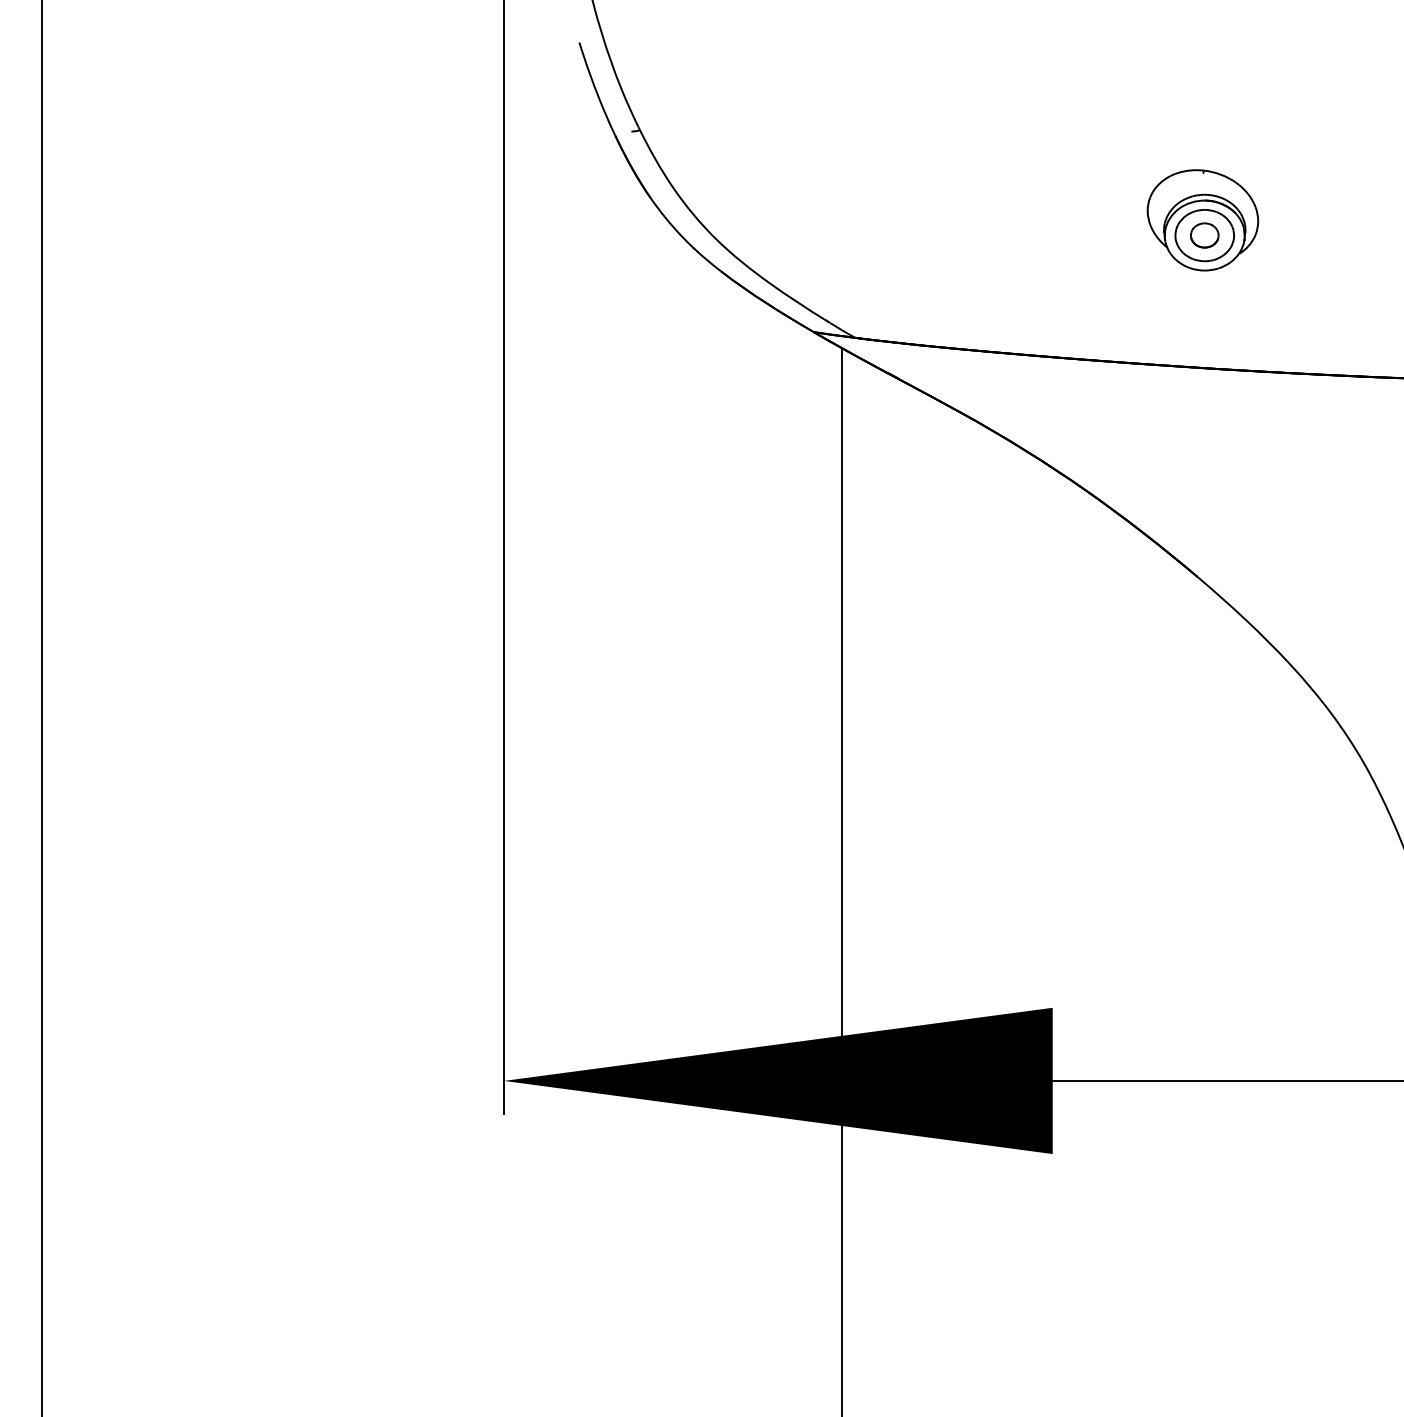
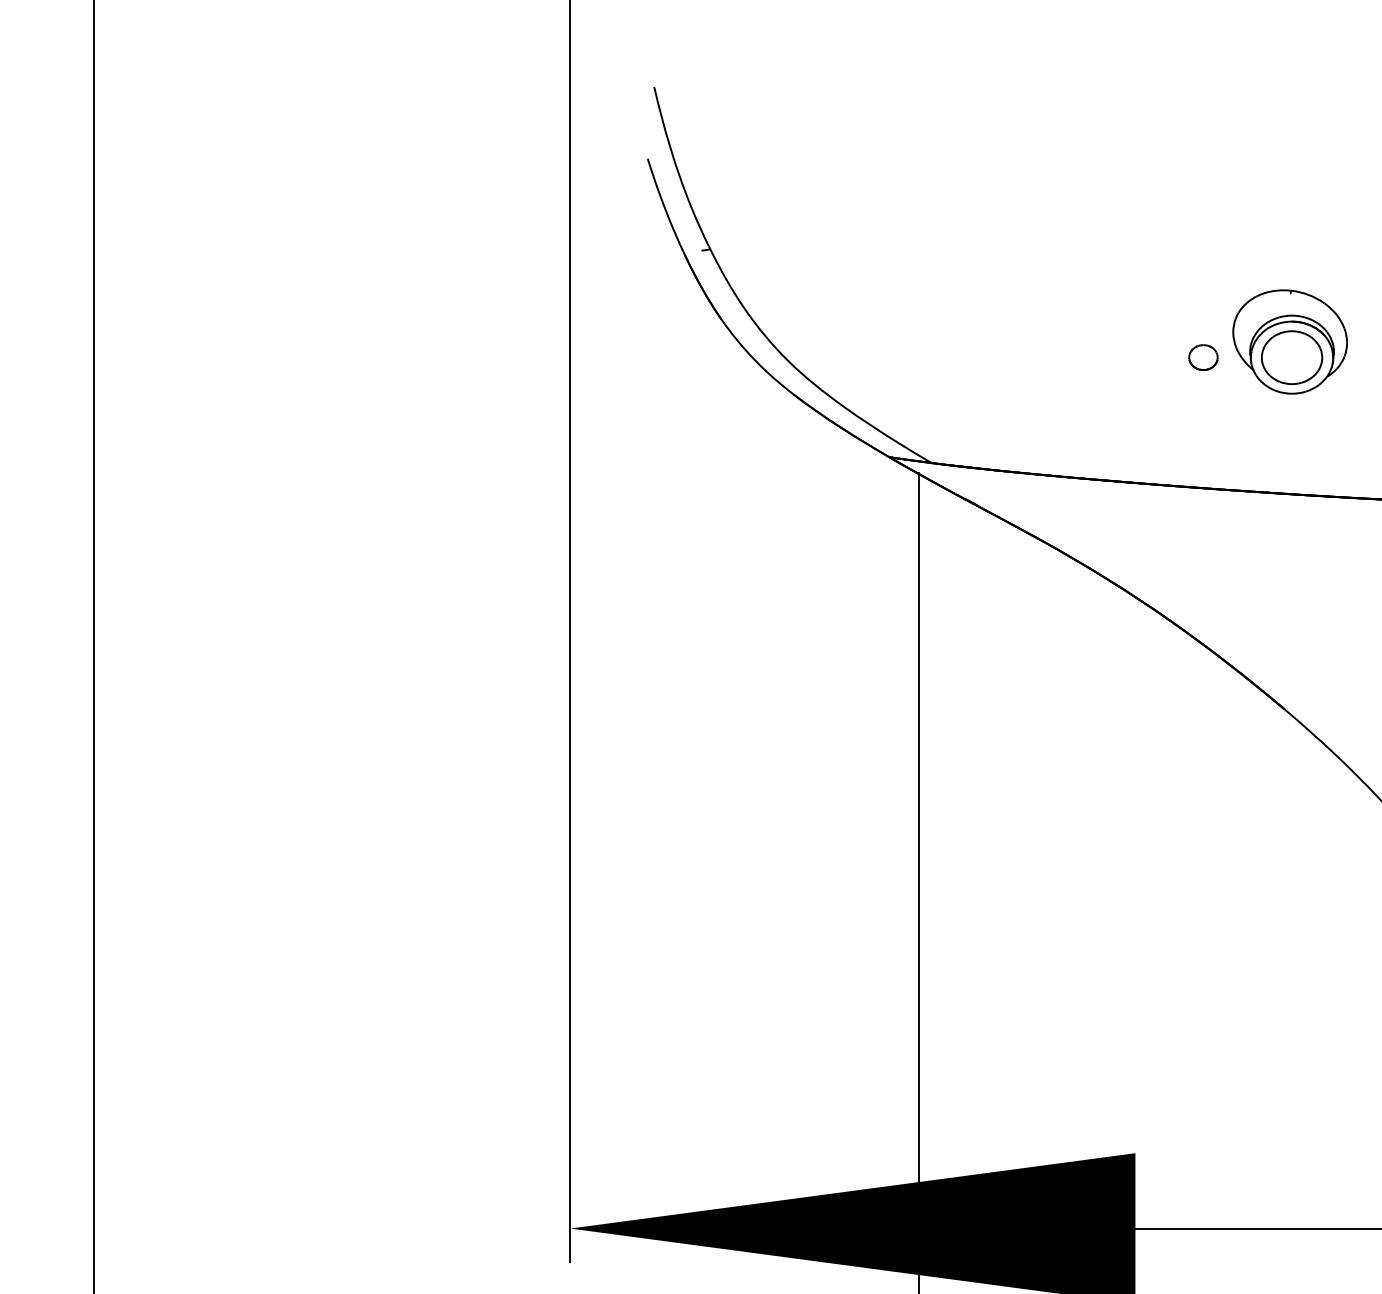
part: (1204, 235) -> (1203, 357), moved

